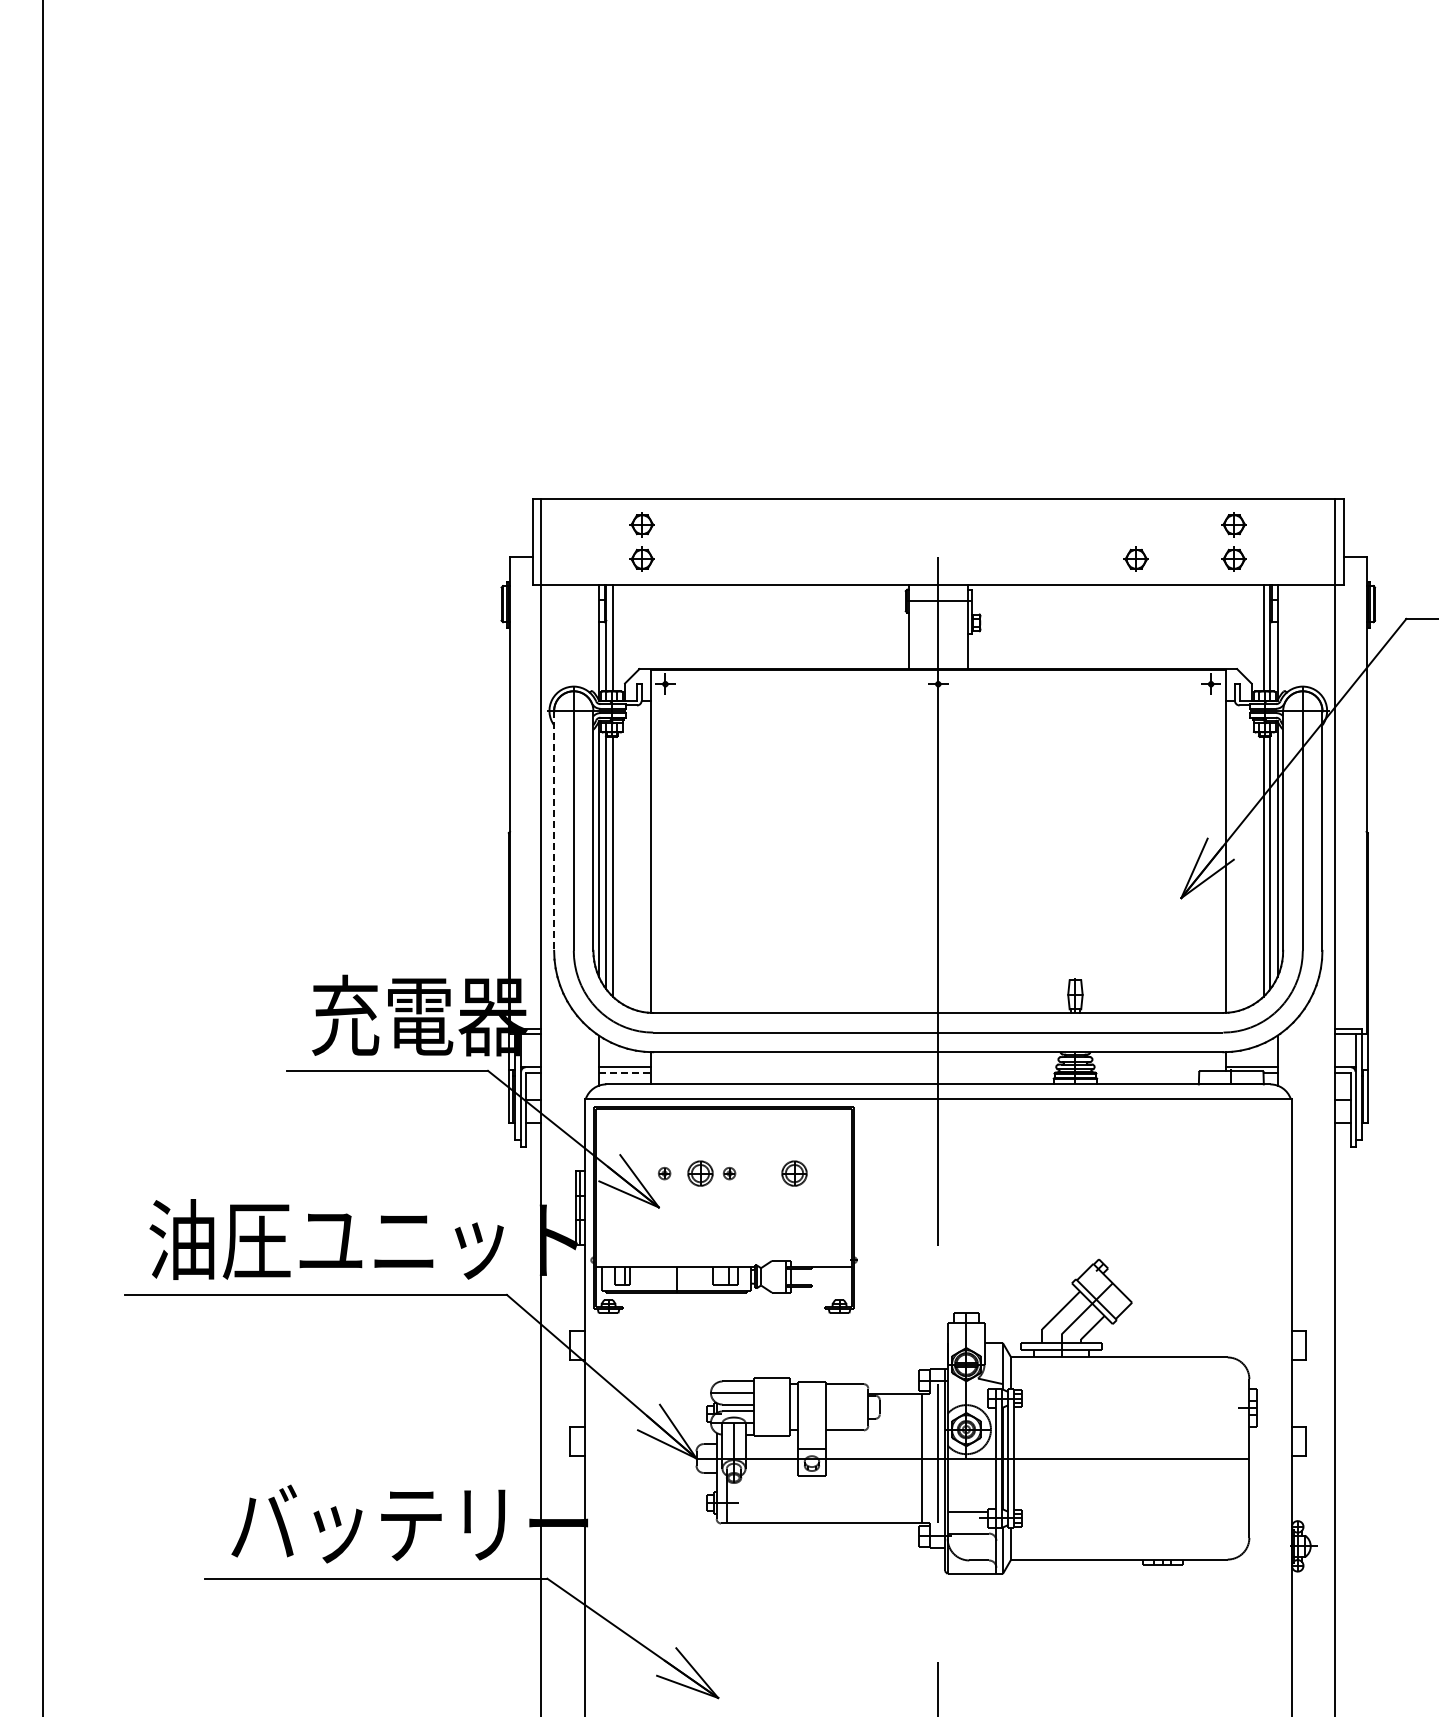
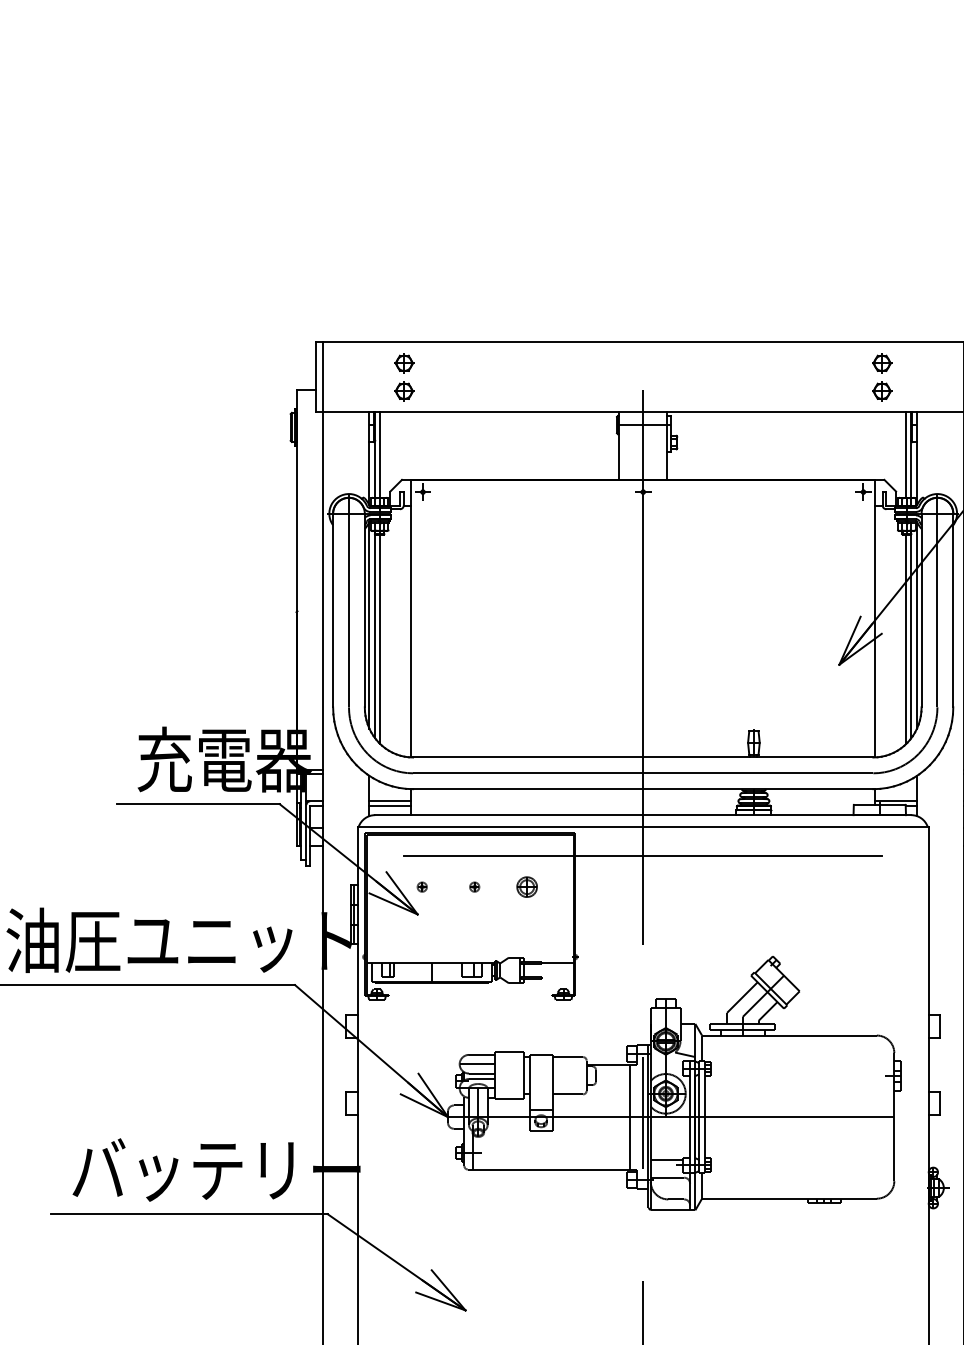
part: (1135, 558) -> (802, 390), removed
line: (554, 830) -> (333, 610), dashed -> solid
line: (625, 1072) -> (390, 805), dashed -> solid
line: (938, 1135) -> (643, 856), added
part: (700, 1173) -> (451, 887), removed

